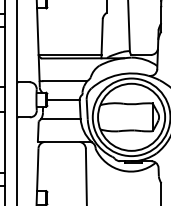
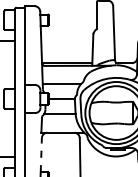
arc: (38, 170) -> (41, 155), solid -> dashed

